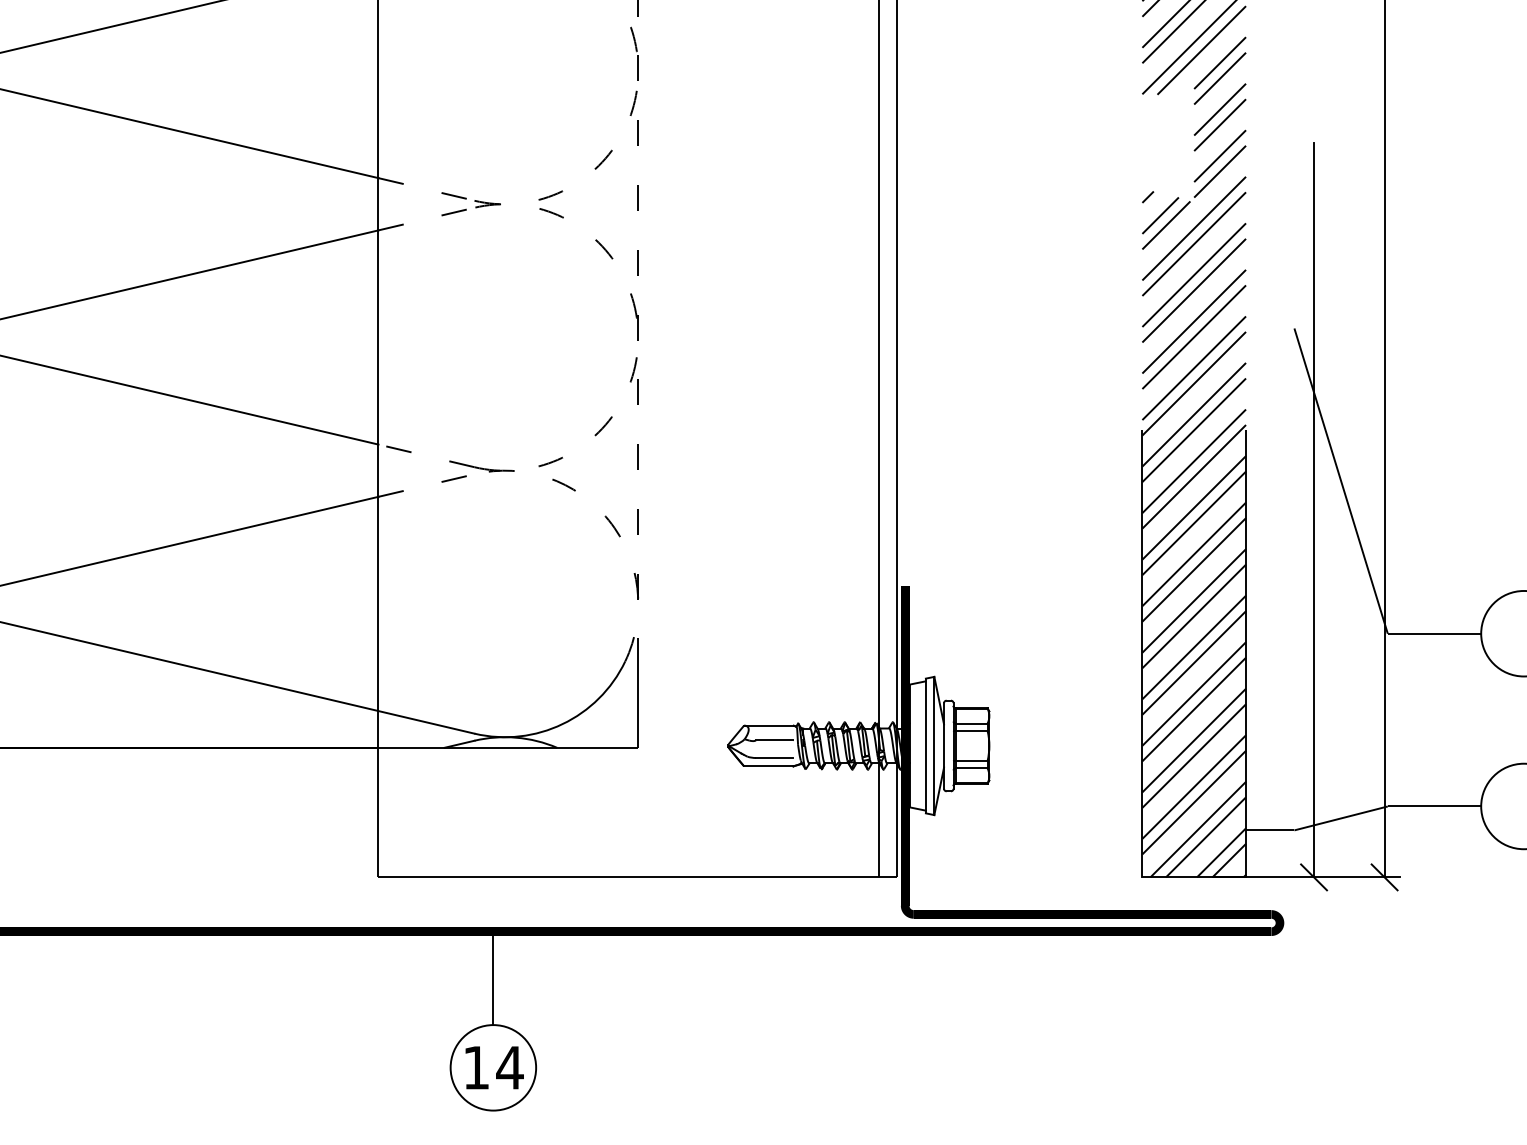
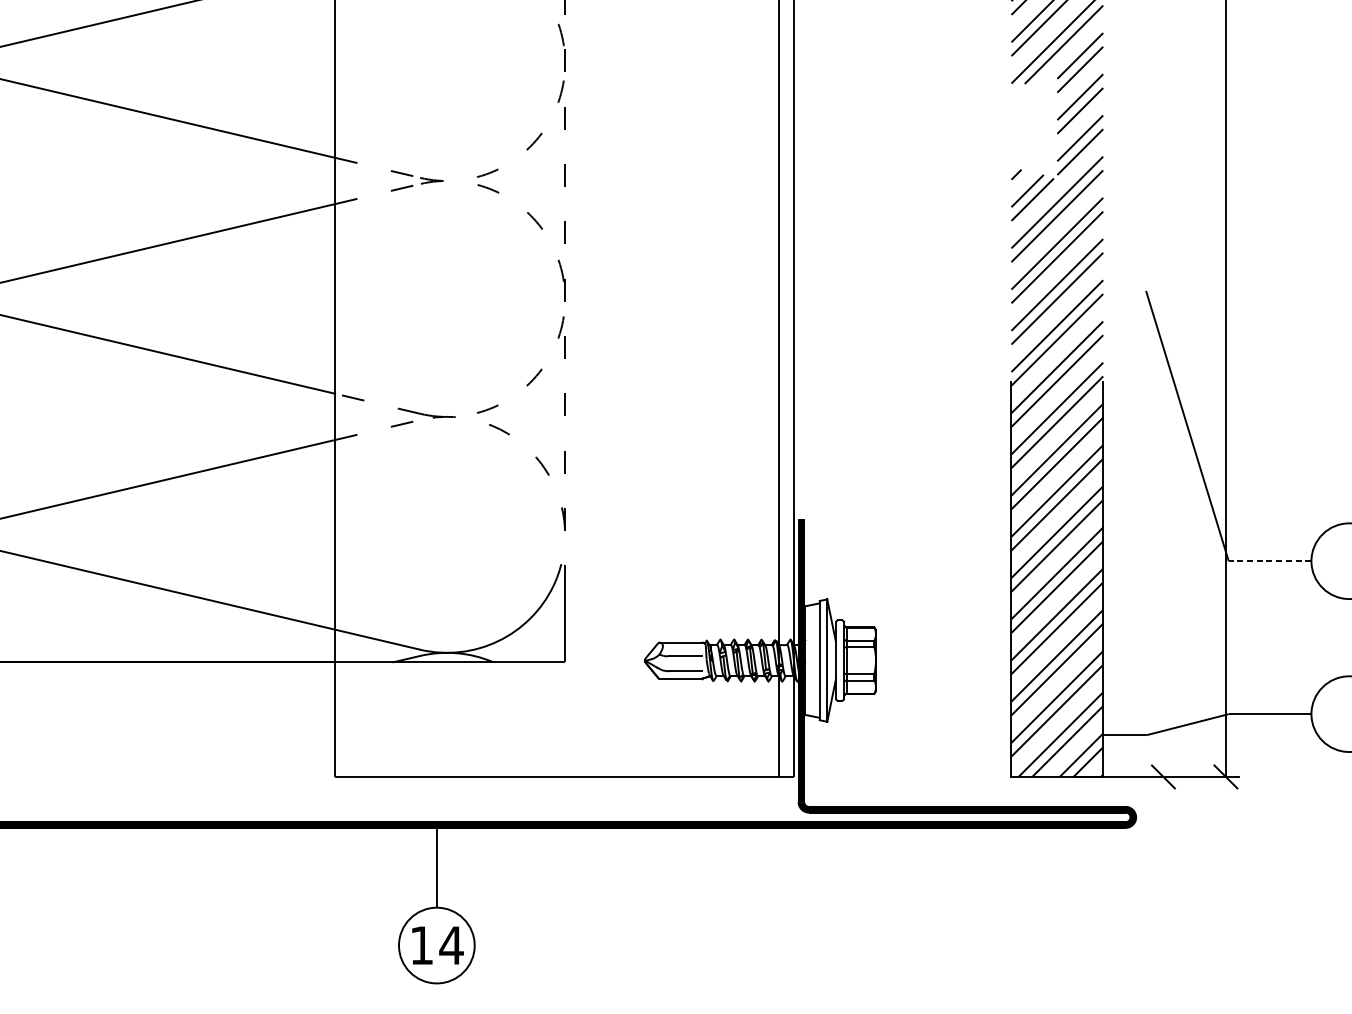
line: (1314, 510) -> (1163, 452), removed
line: (1434, 633) -> (1270, 561), solid -> dashed

